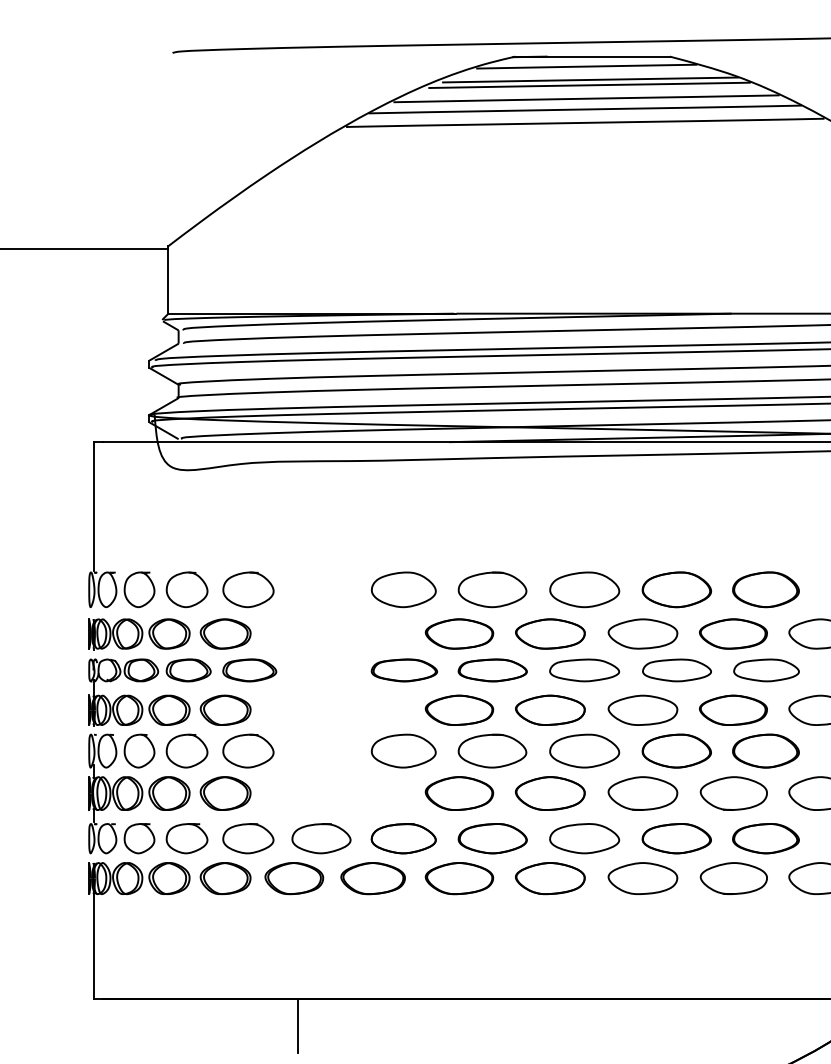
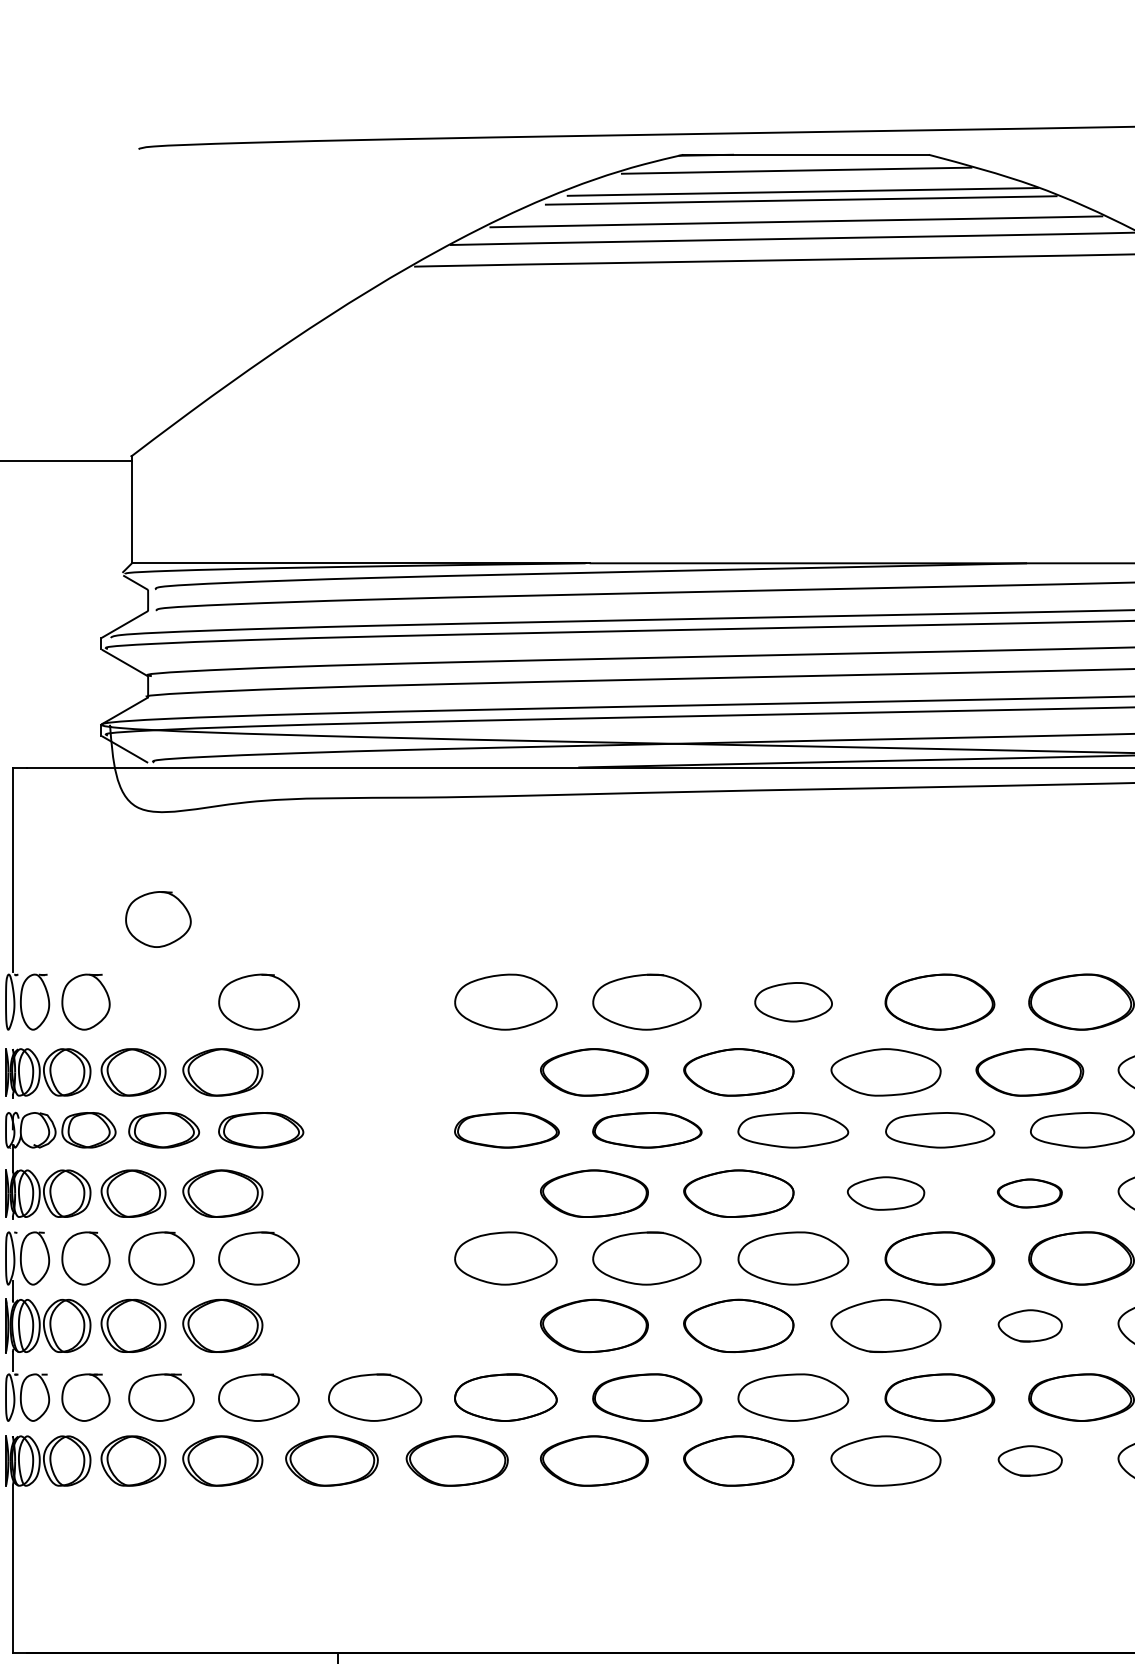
part: (186, 589) -> (157, 919), moved
part: (584, 589) -> (793, 1001), size x0.7
part: (642, 709) -> (885, 1192), size x0.7
part: (733, 709) -> (1029, 1192), size x0.6
part: (733, 793) -> (1029, 1325), size x0.6
part: (733, 878) -> (1029, 1460), size x0.6

